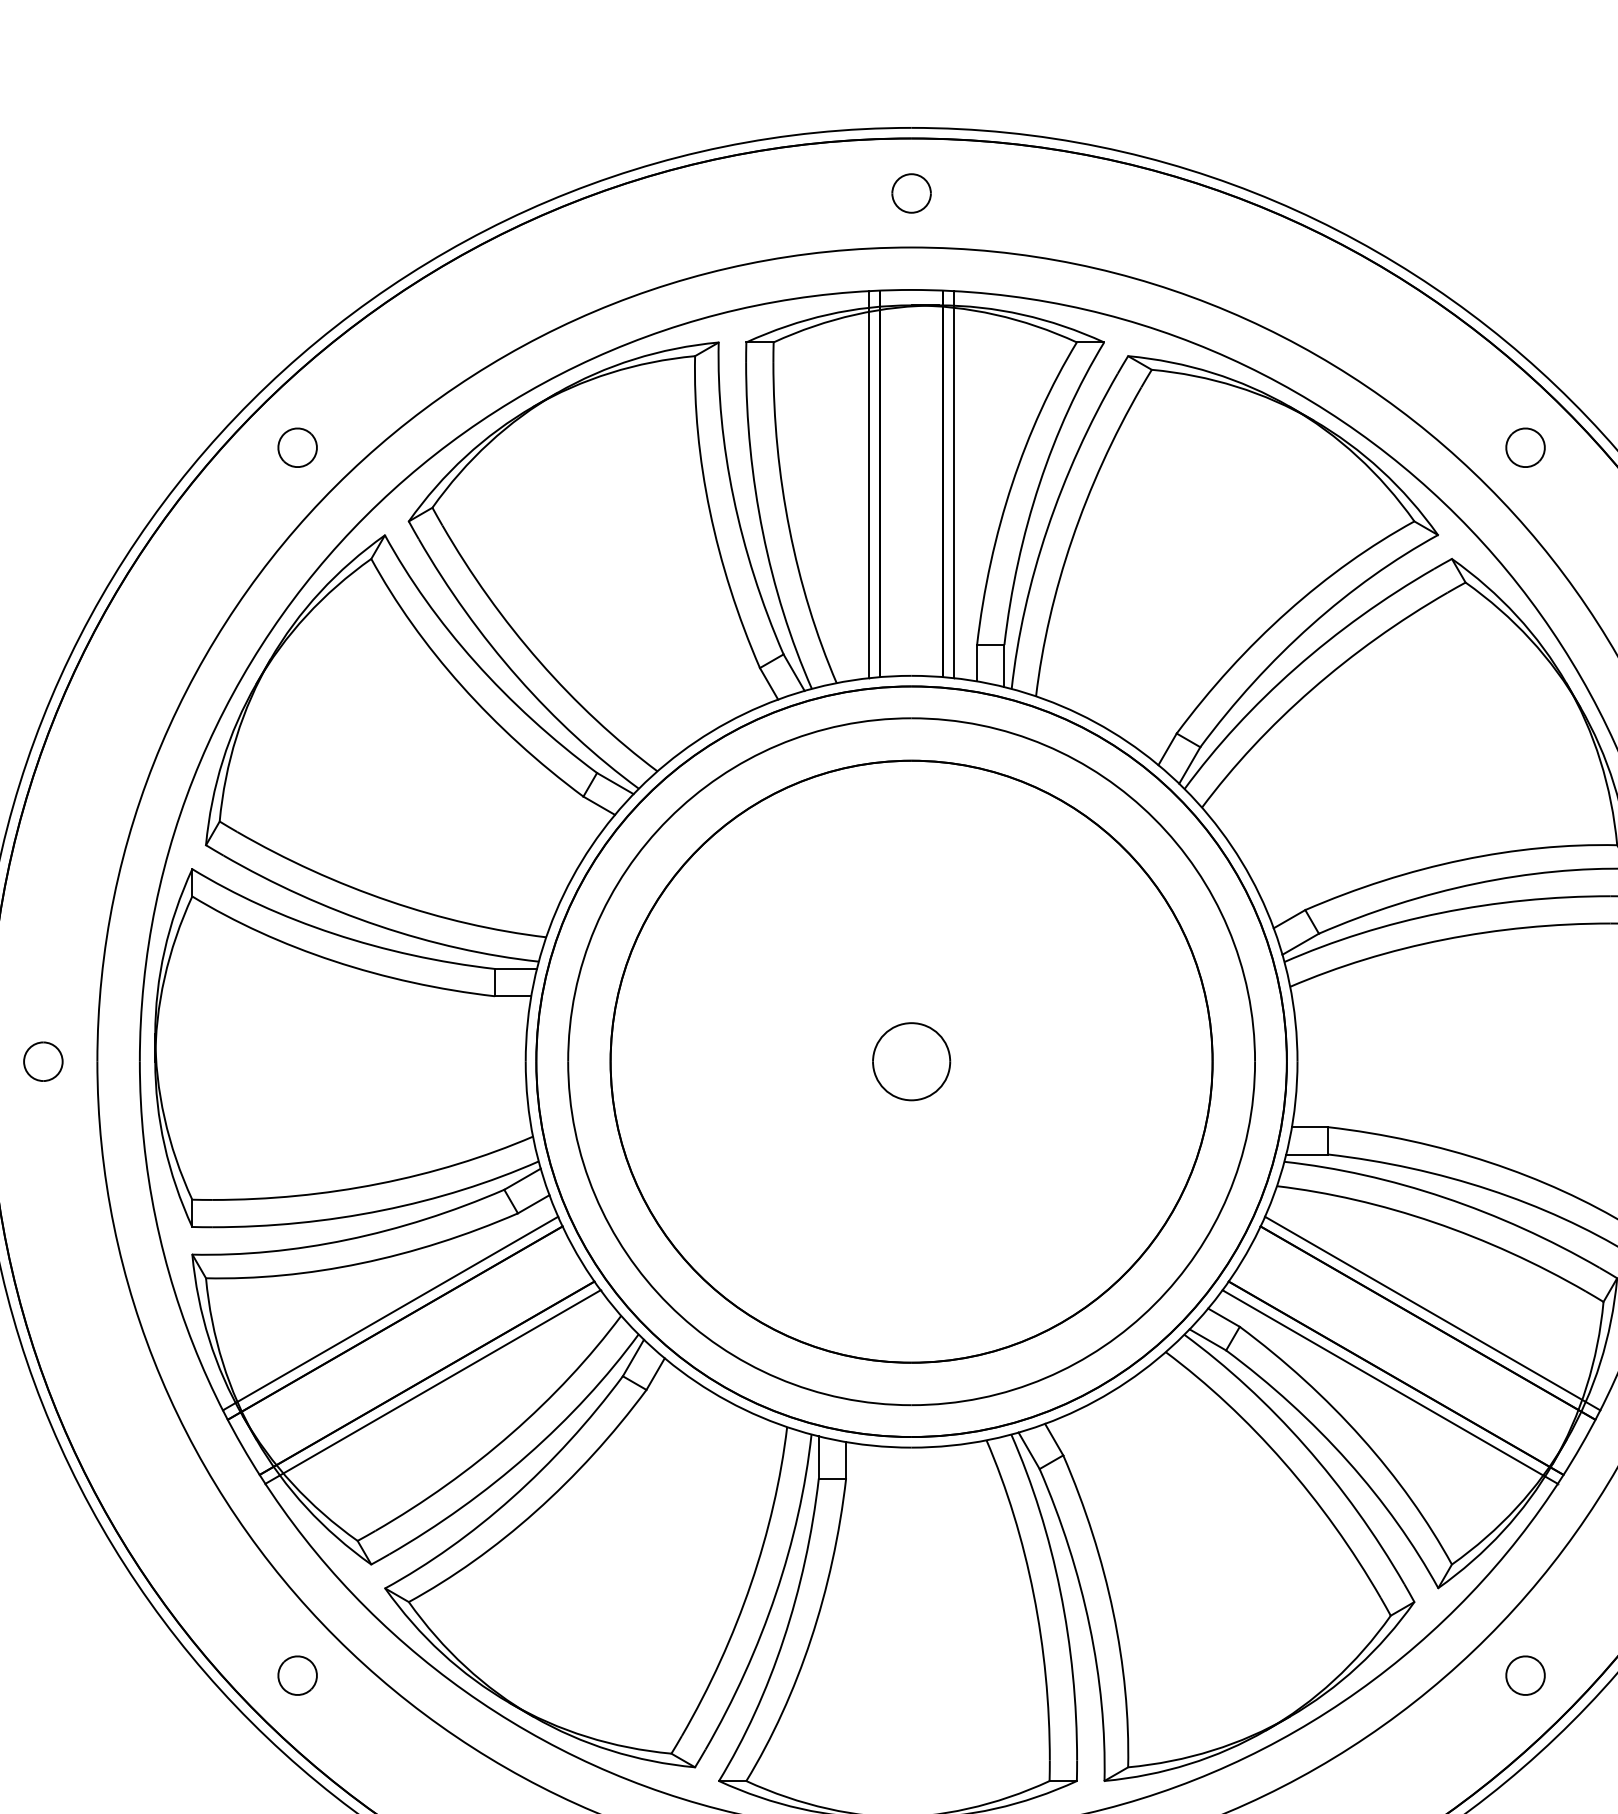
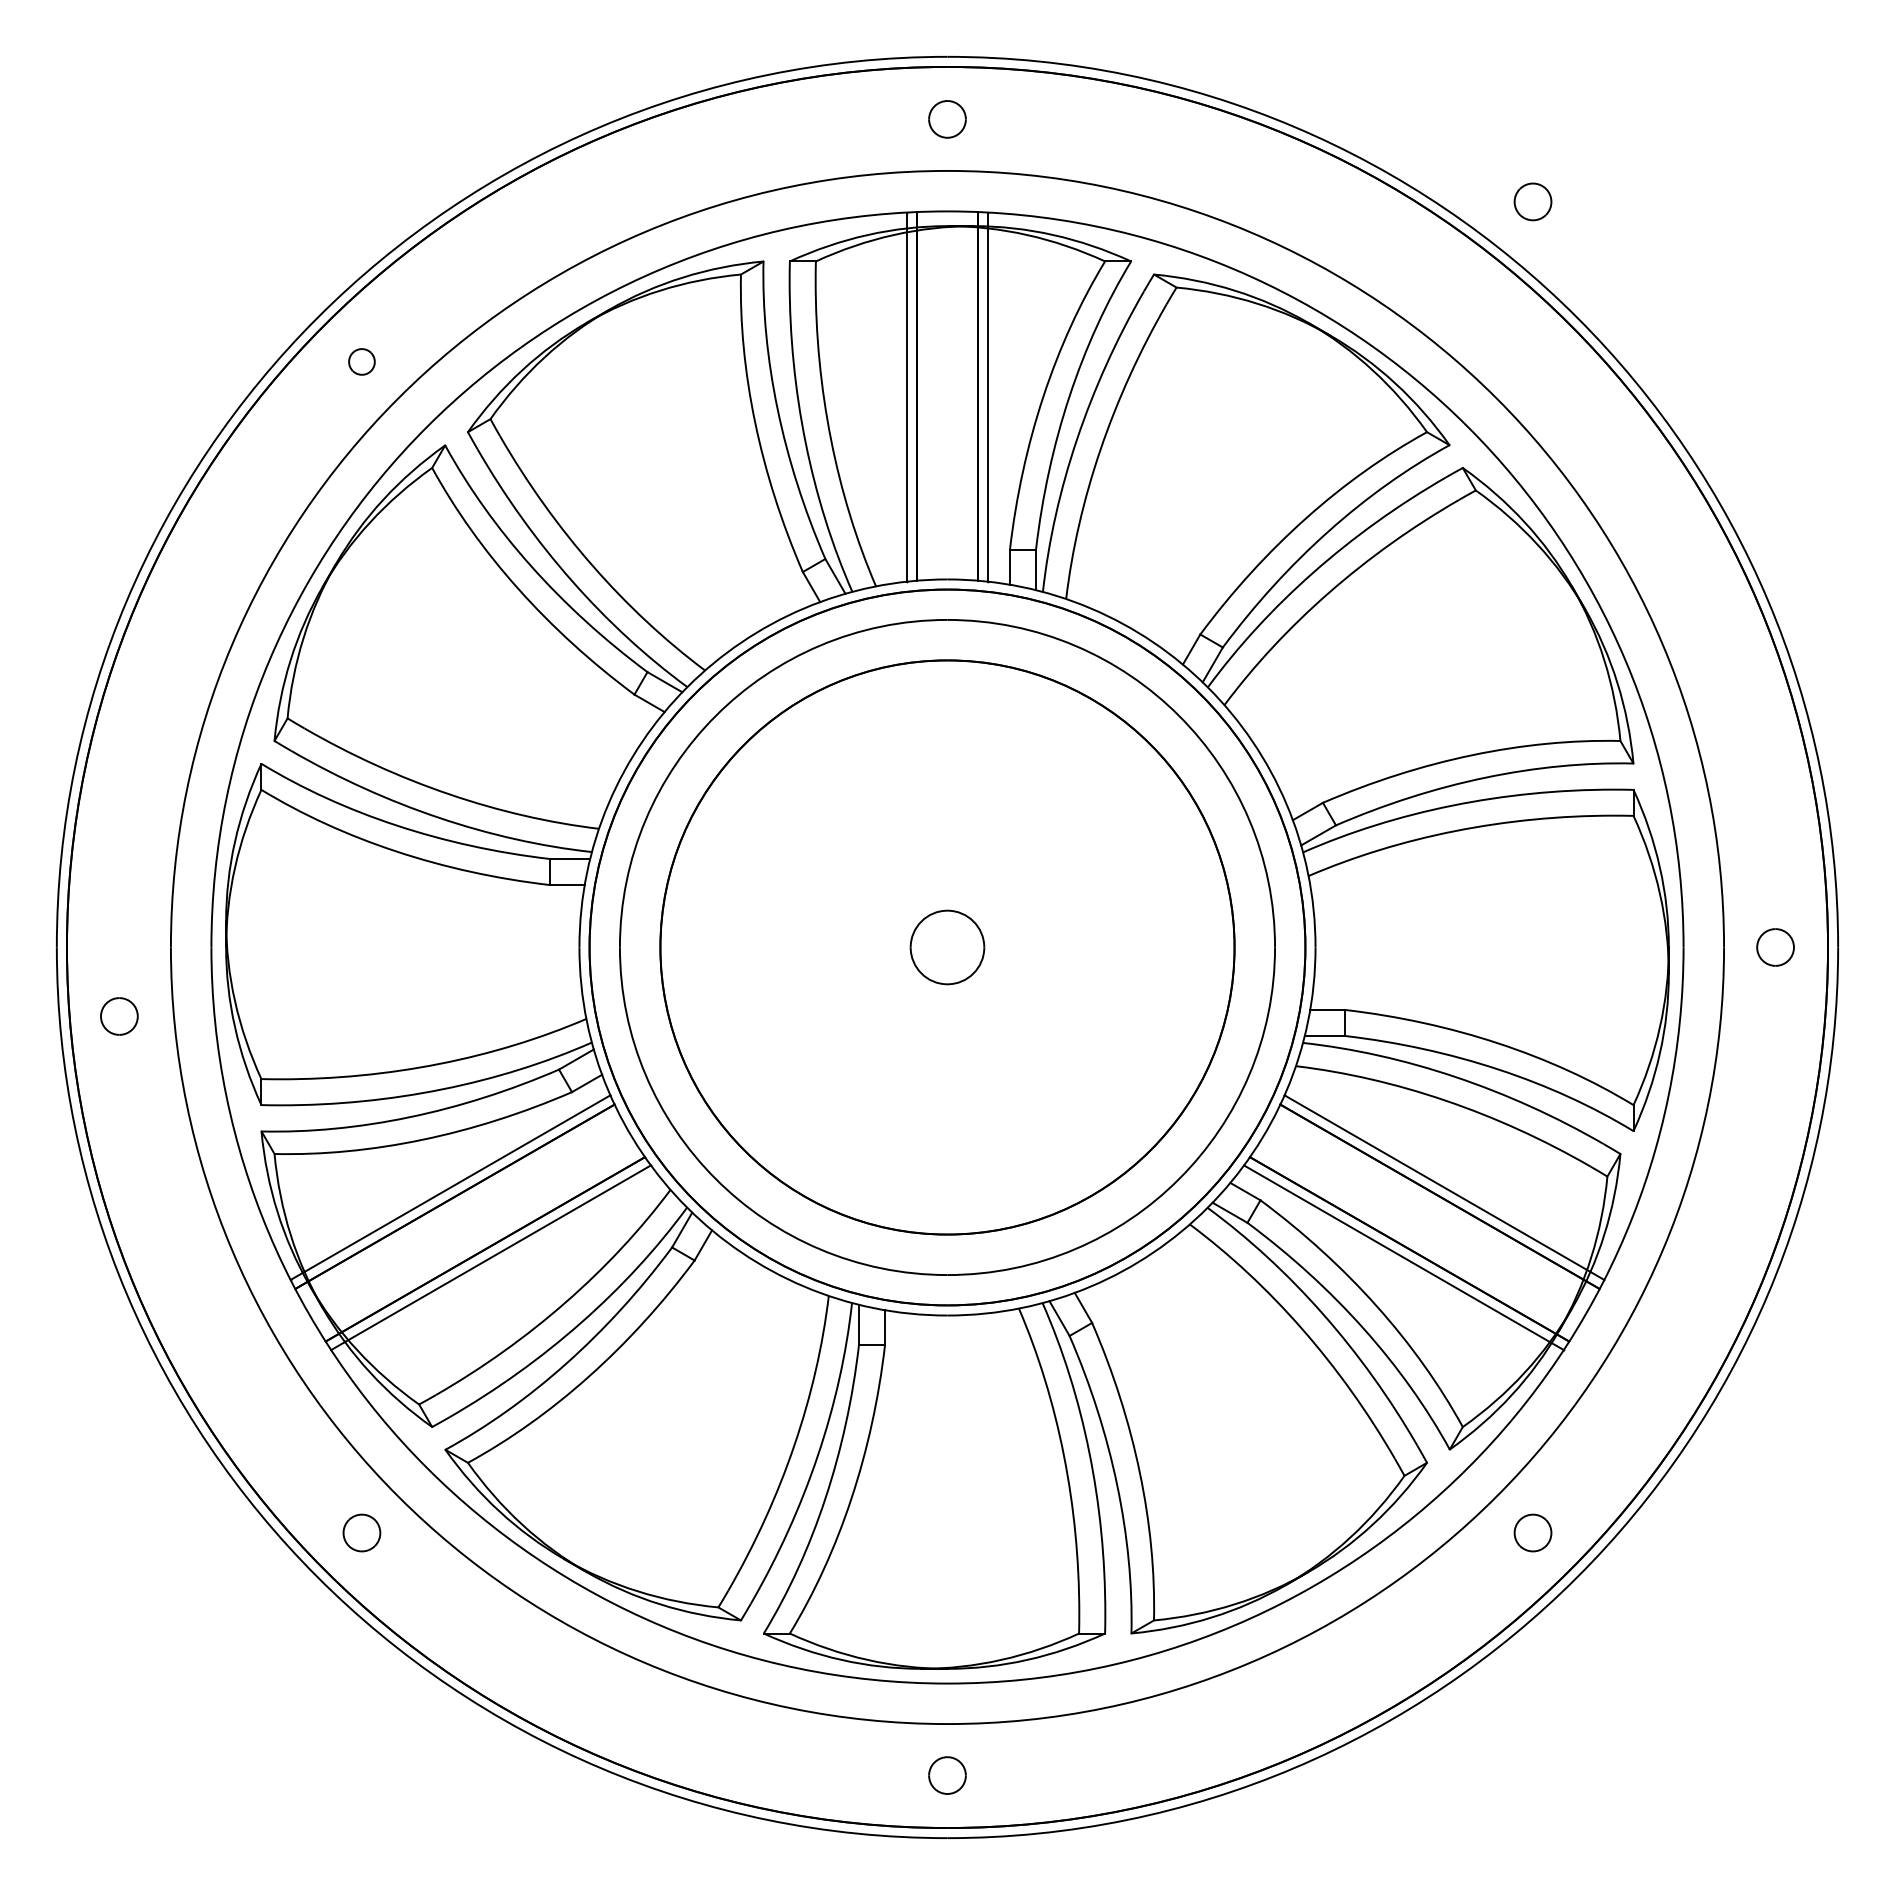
part: (297, 447) -> (361, 361), size x0.7
part: (1524, 447) -> (1532, 201), moved
part: (43, 1061) -> (119, 1016), moved

